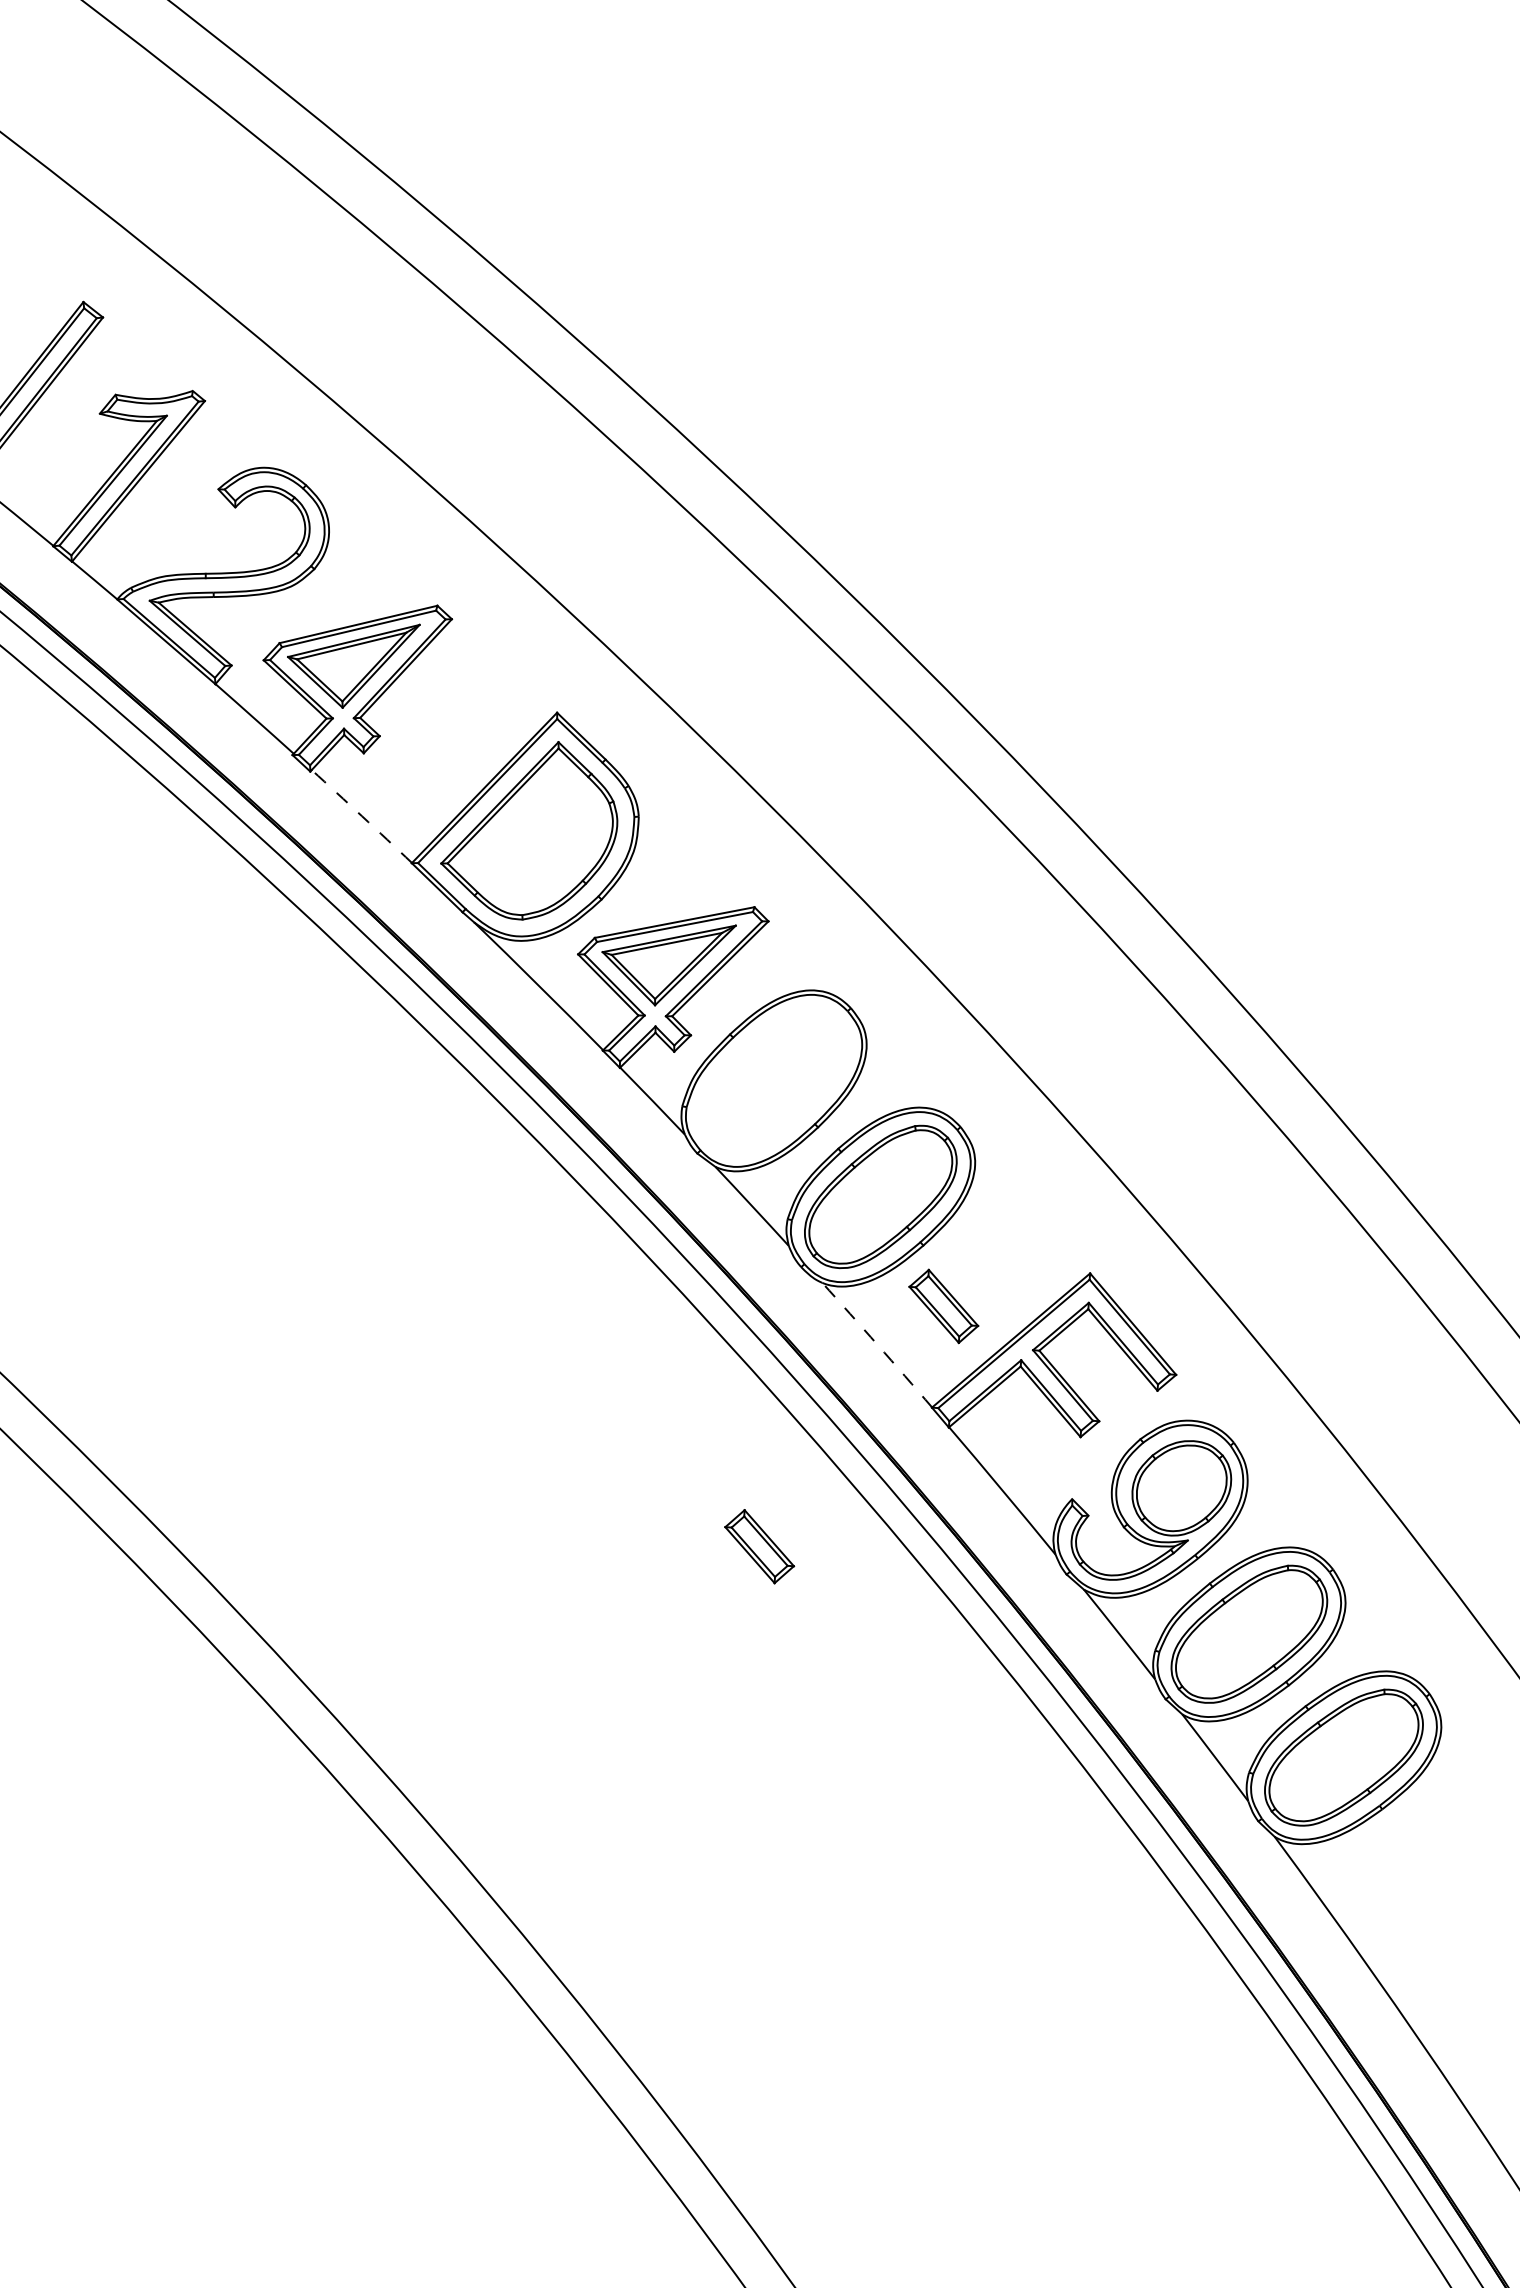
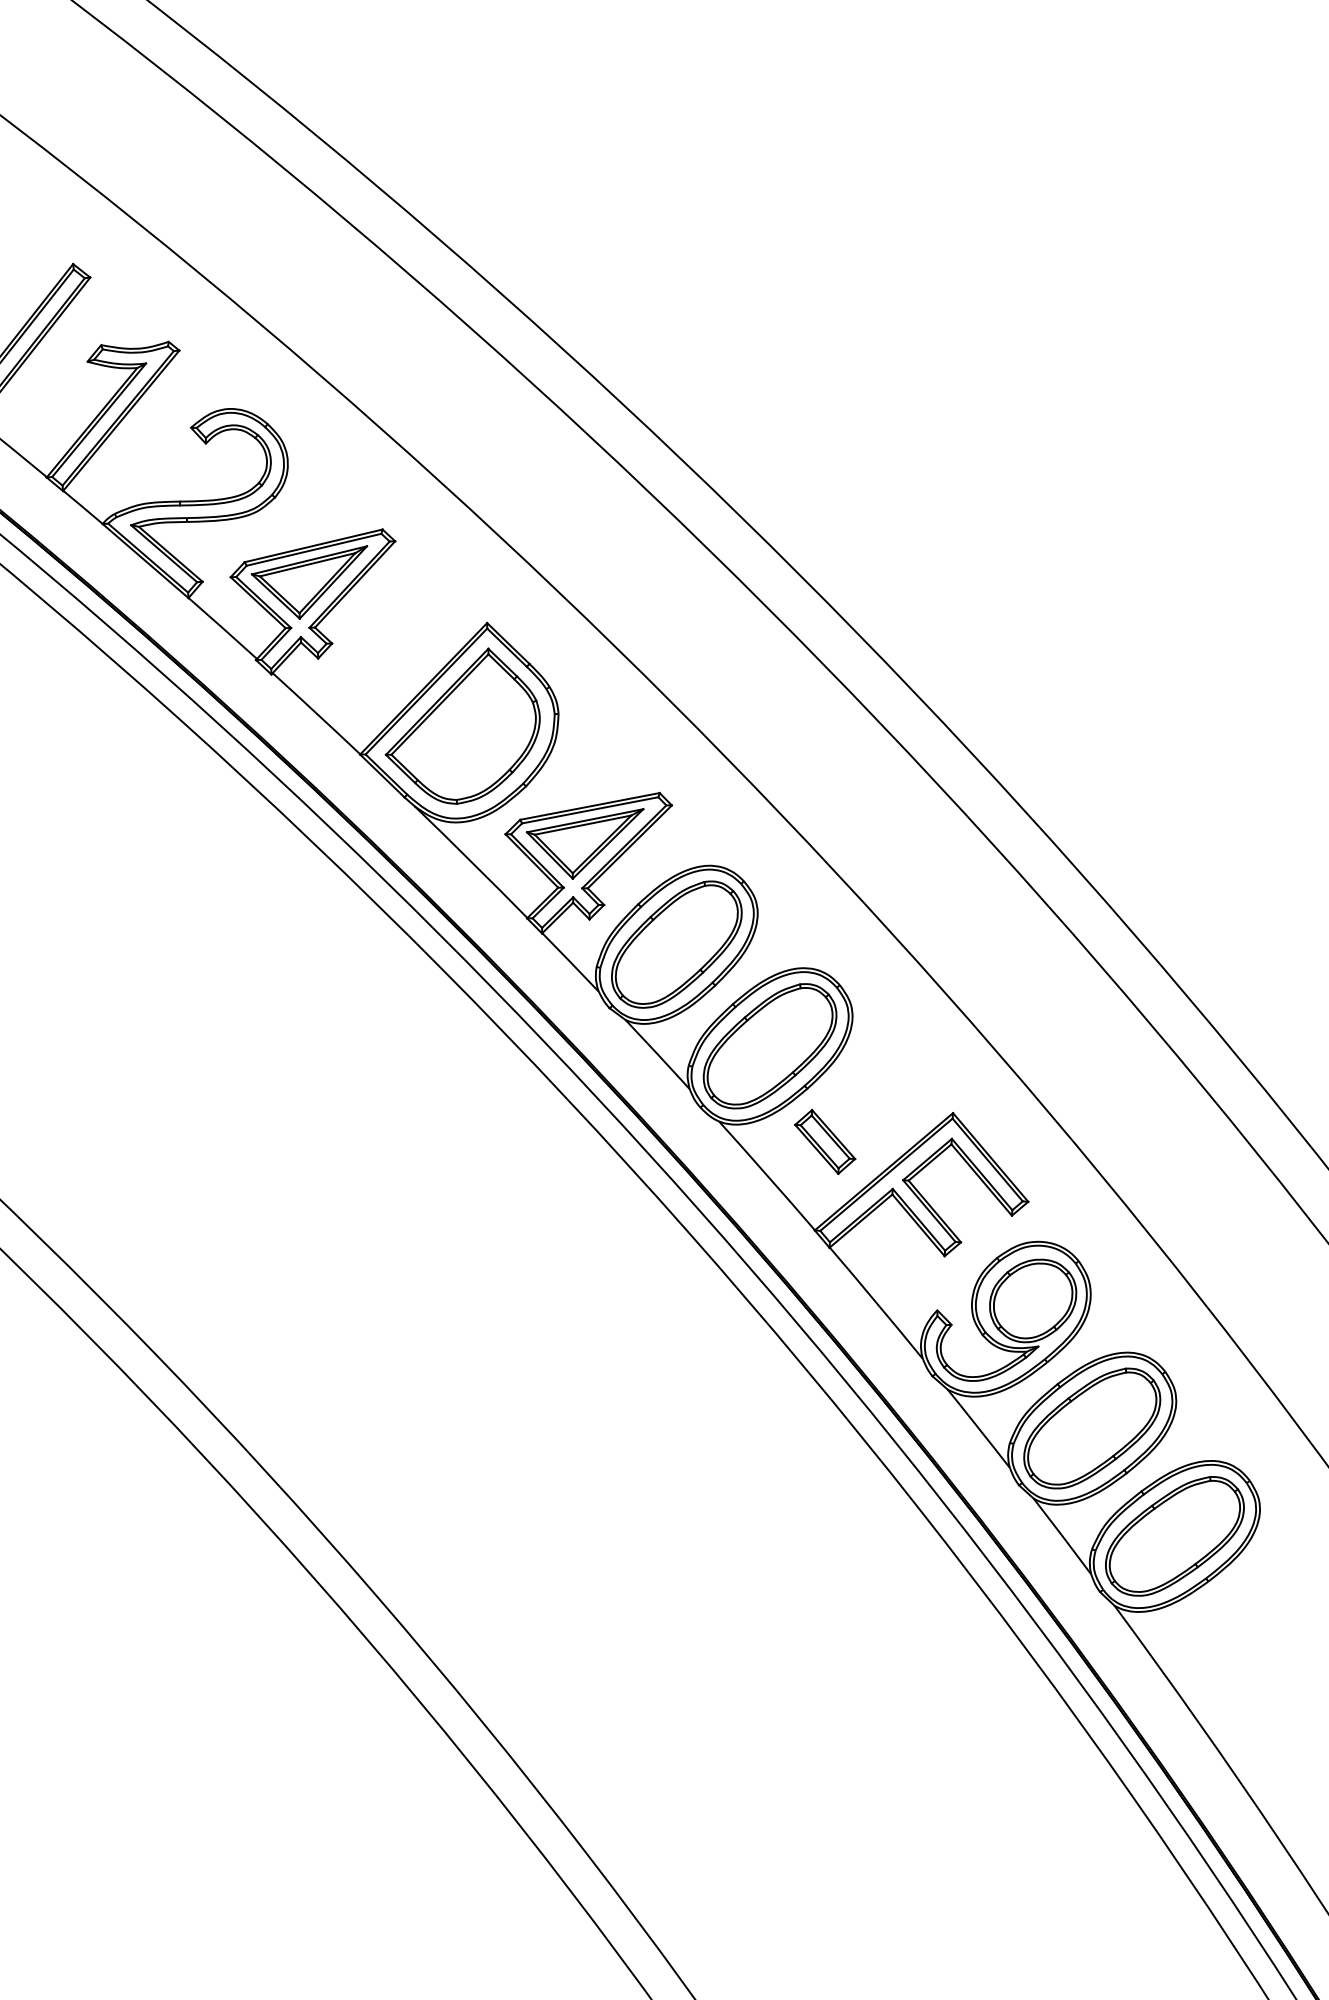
arc: (361, 816) -> (316, 713), dashed -> solid
part: (773, 1080) -> (676, 944), added
arc: (877, 1344) -> (767, 1175), dashed -> solid
part: (760, 1546) -> (664, 1351), removed

